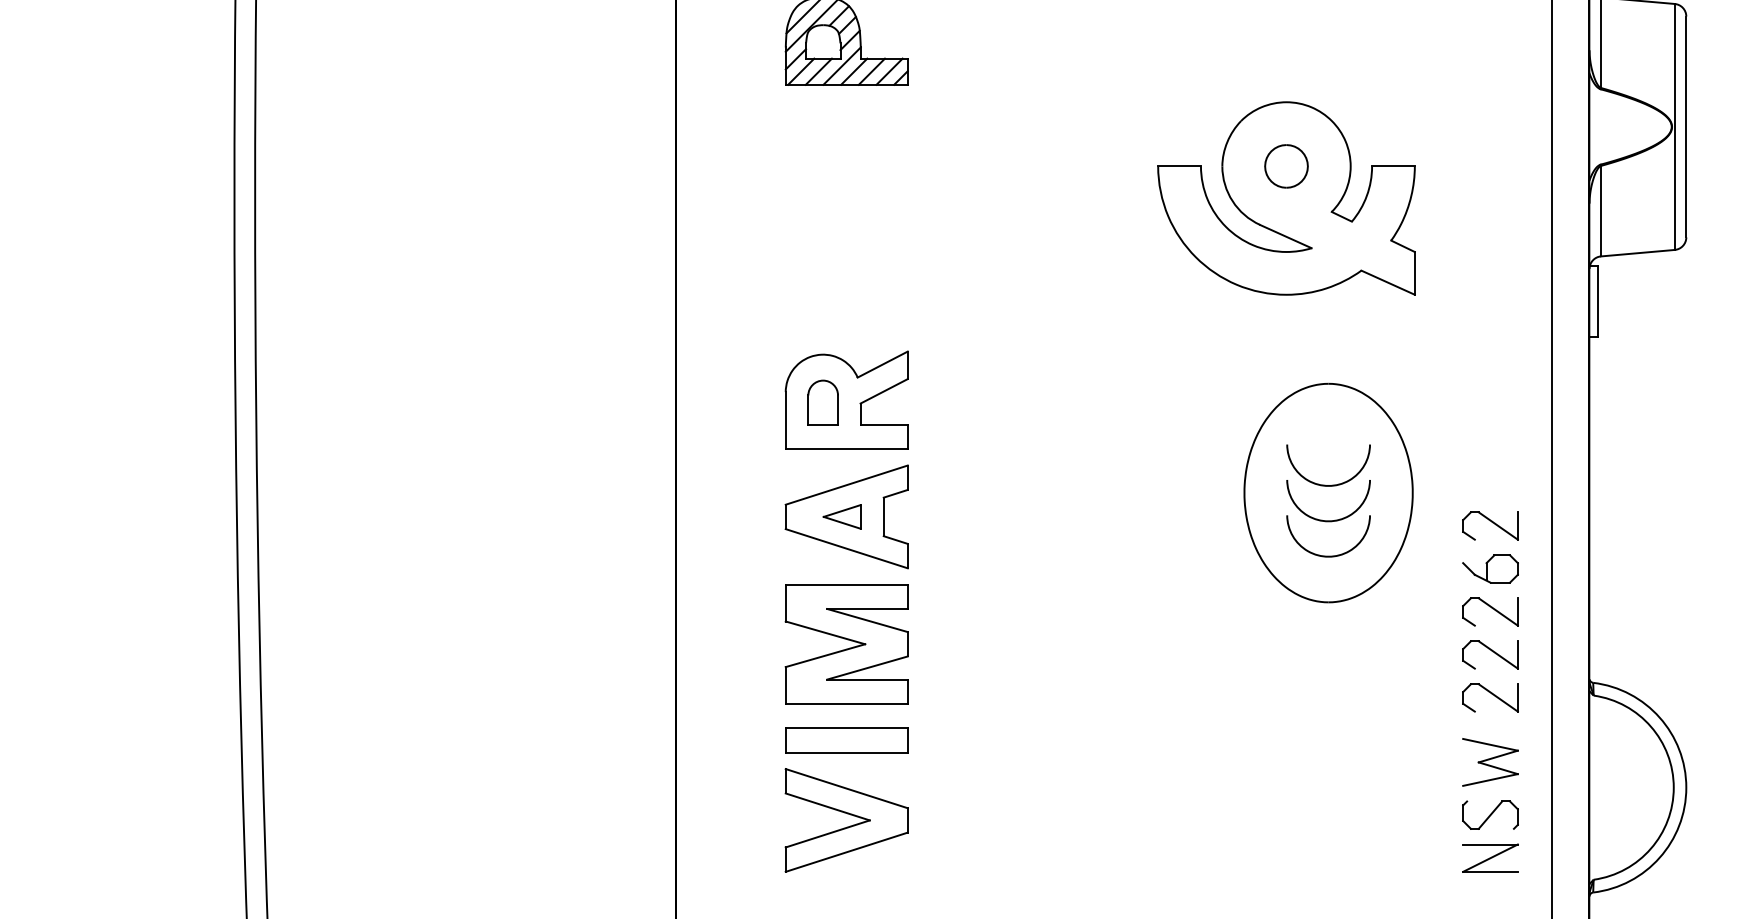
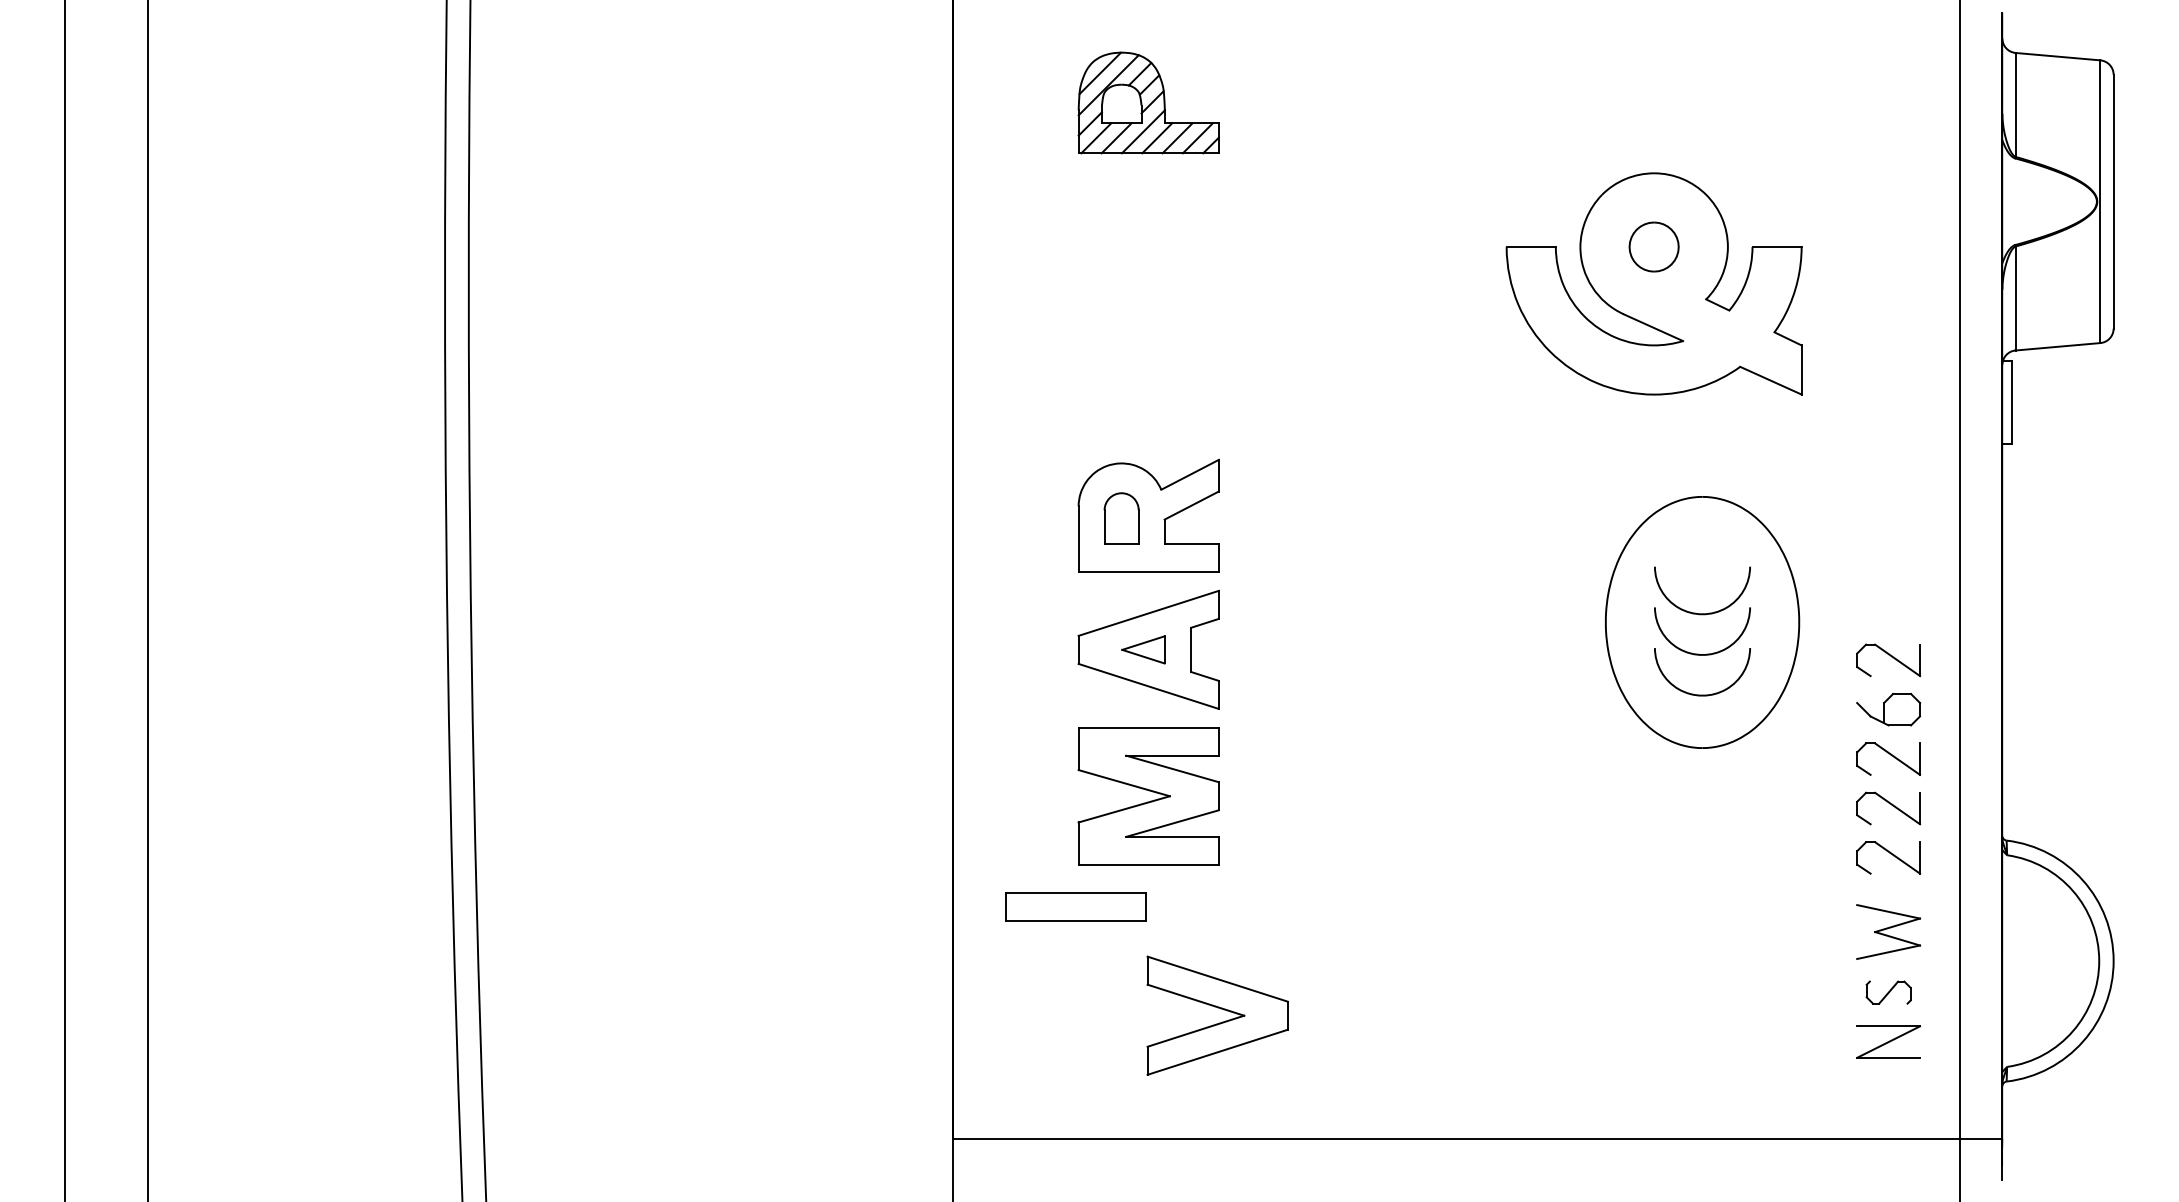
part: (846, 740) -> (1075, 906), moved
part: (846, 814) -> (1217, 1008), moved
part: (1490, 815) -> (1888, 992), size x0.7

